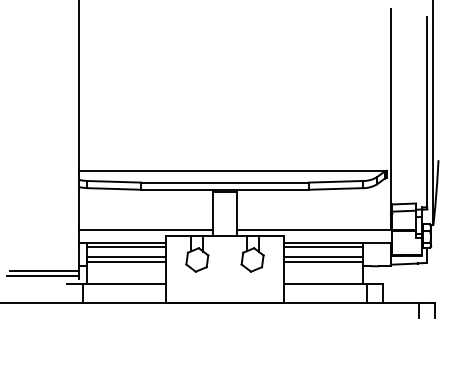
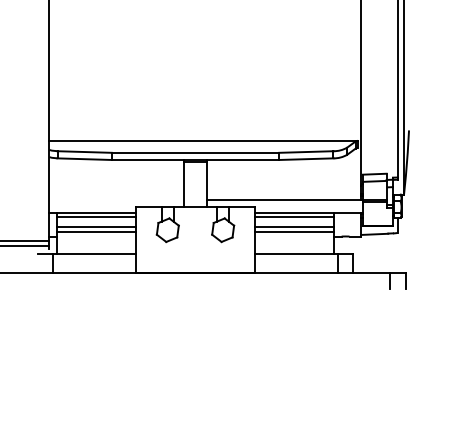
line: (145, 230) -> (116, 200), removed

